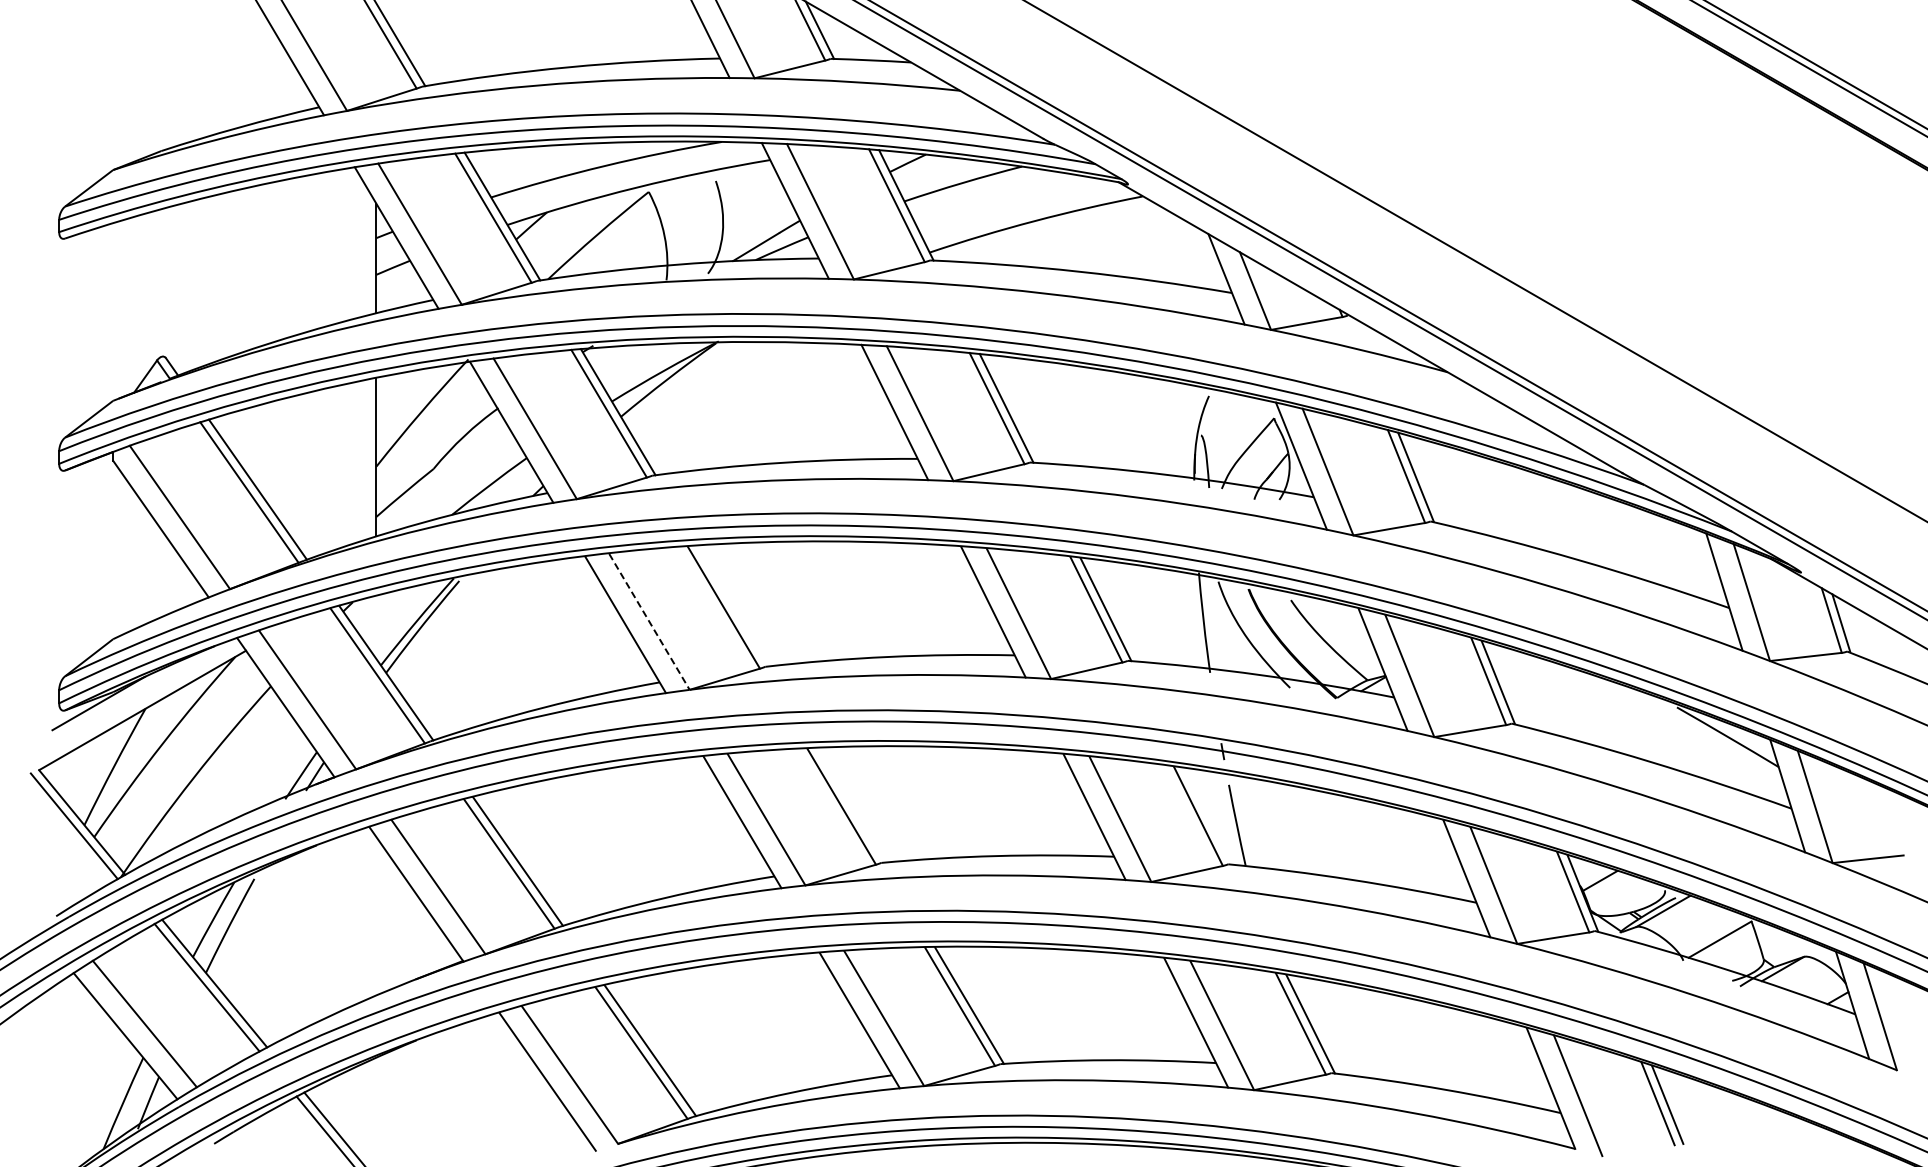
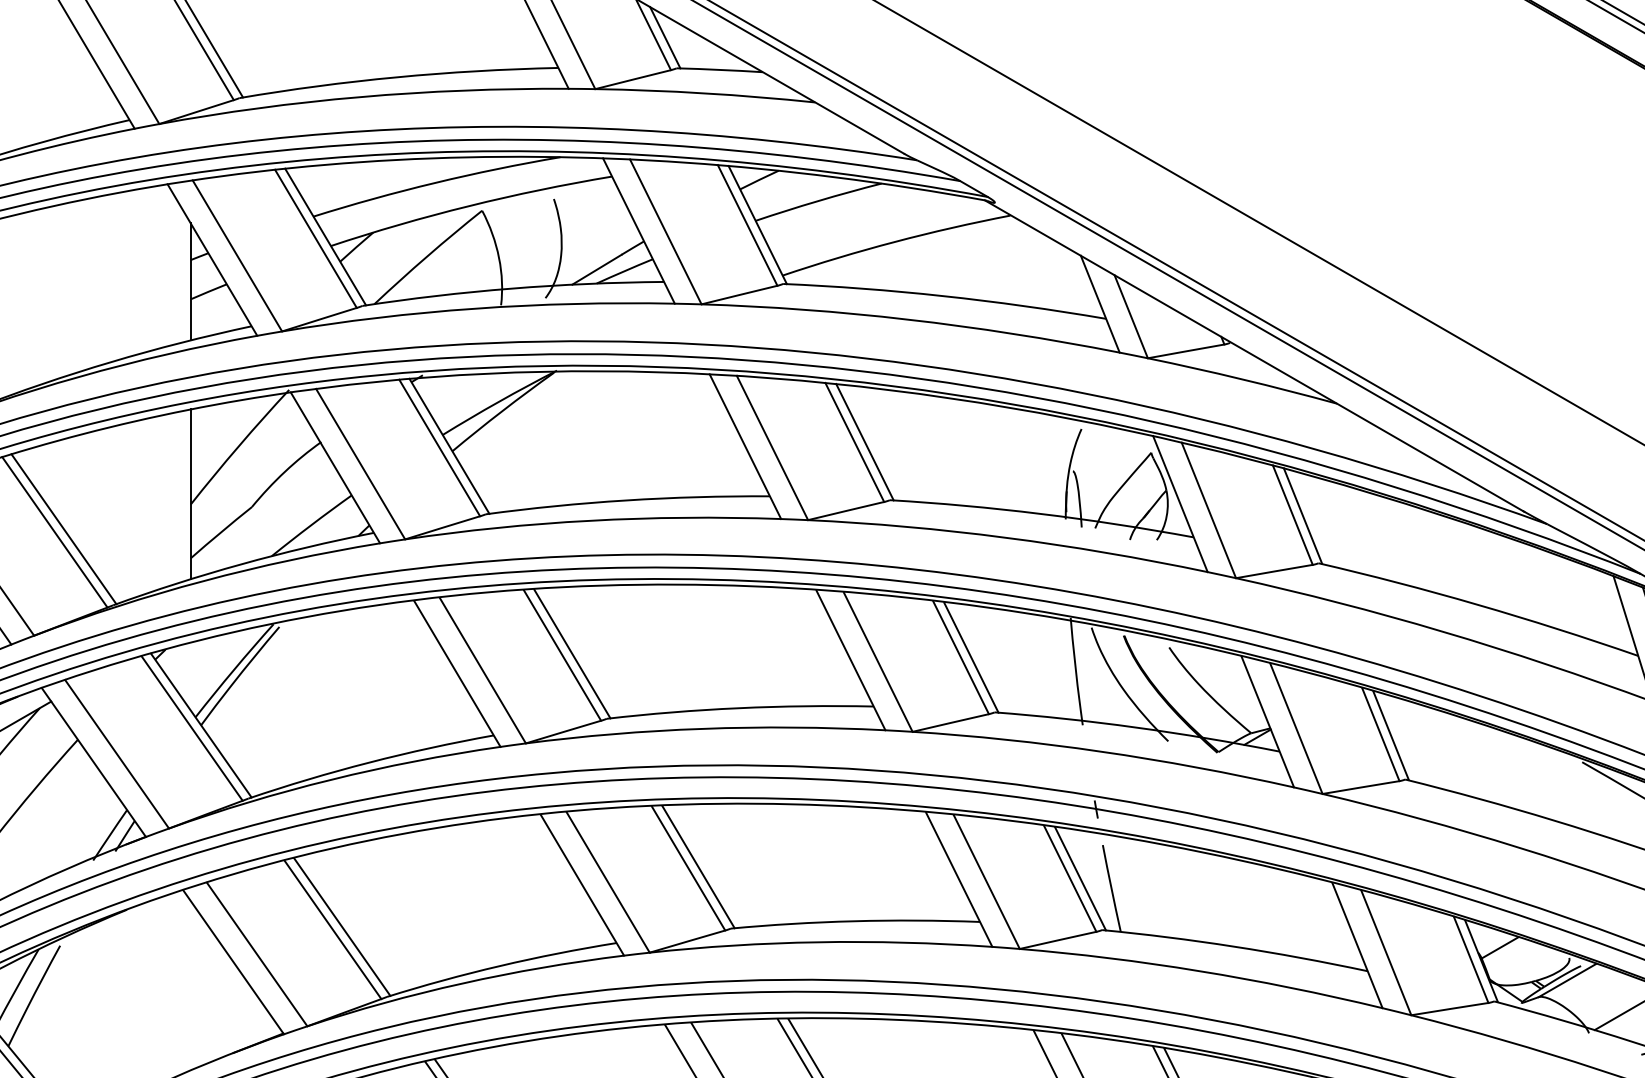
line: (732, 606) -> (571, 654), added
line: (649, 621) -> (482, 670), dashed -> solid
line: (850, 805) -> (697, 867), added
line: (1207, 816) -> (1079, 878), added

